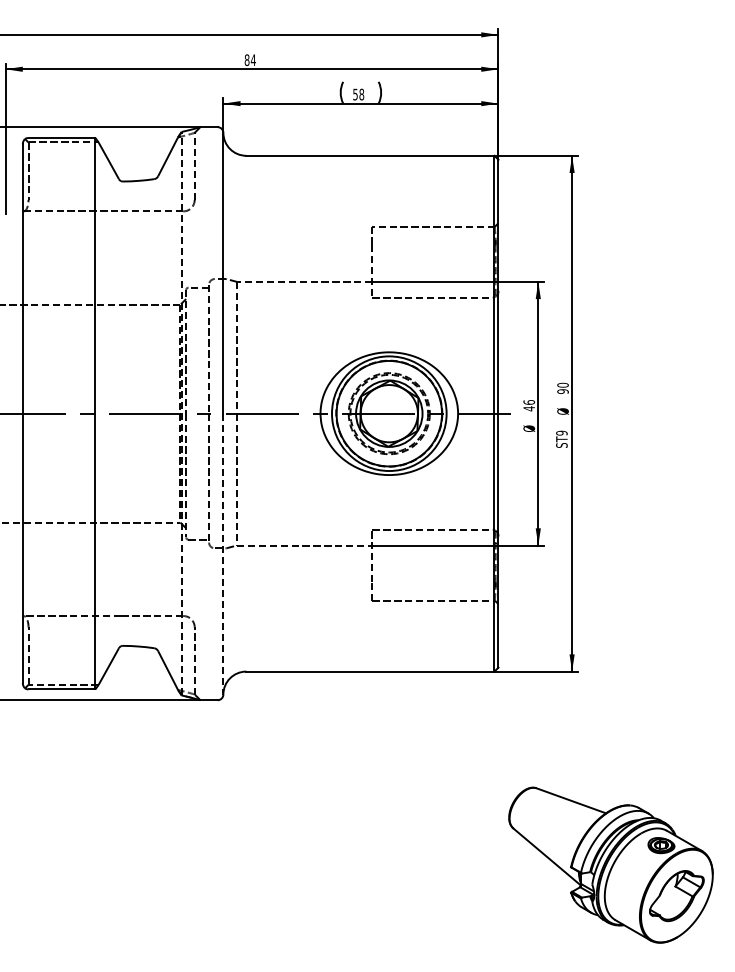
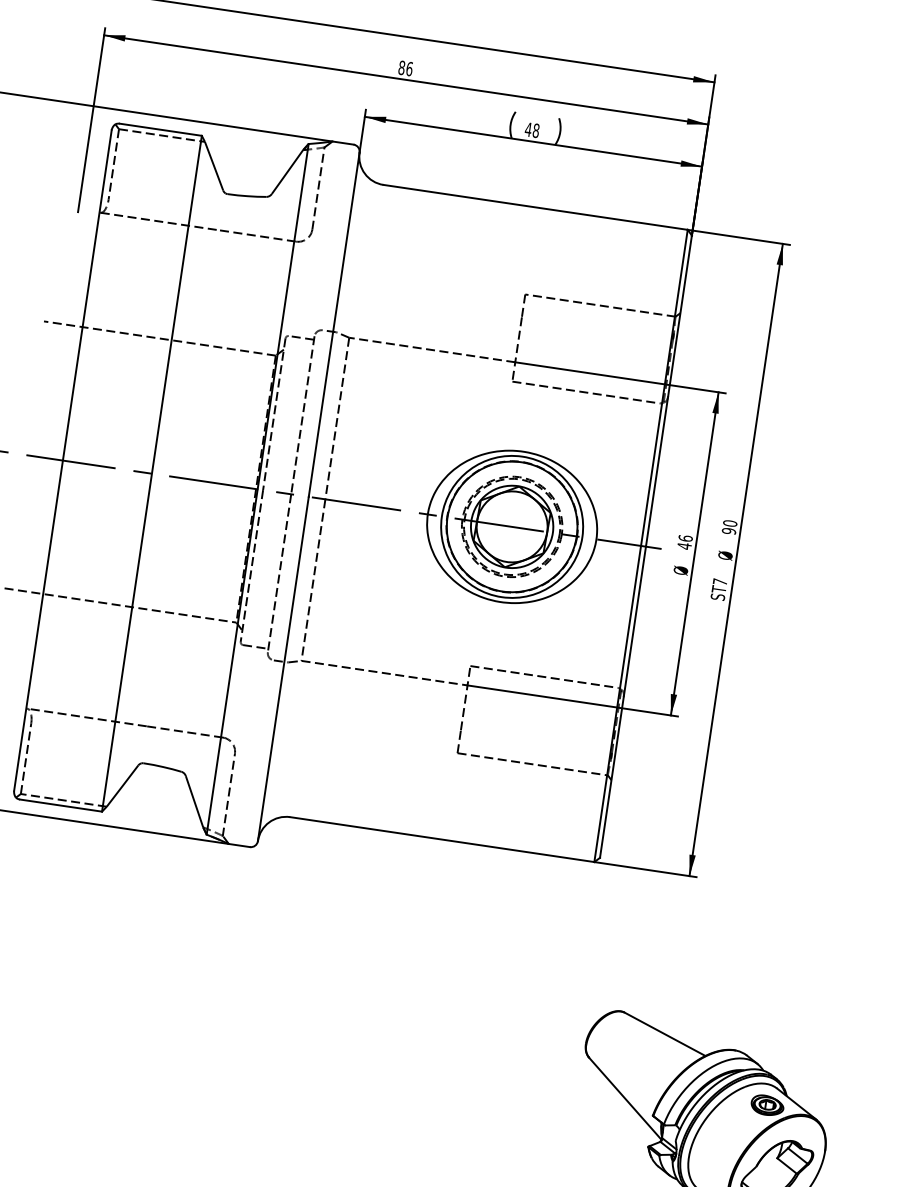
text: (252, 60) -> (408, 69), 84 -> 86
text: (354, 94) -> (527, 129), 58 -> 48
line: (181, 413) -> (257, 489), dashed -> solid
text: (561, 432) -> (719, 581), ST9 -> ST7
line: (223, 554) -> (283, 669), dashed -> solid

